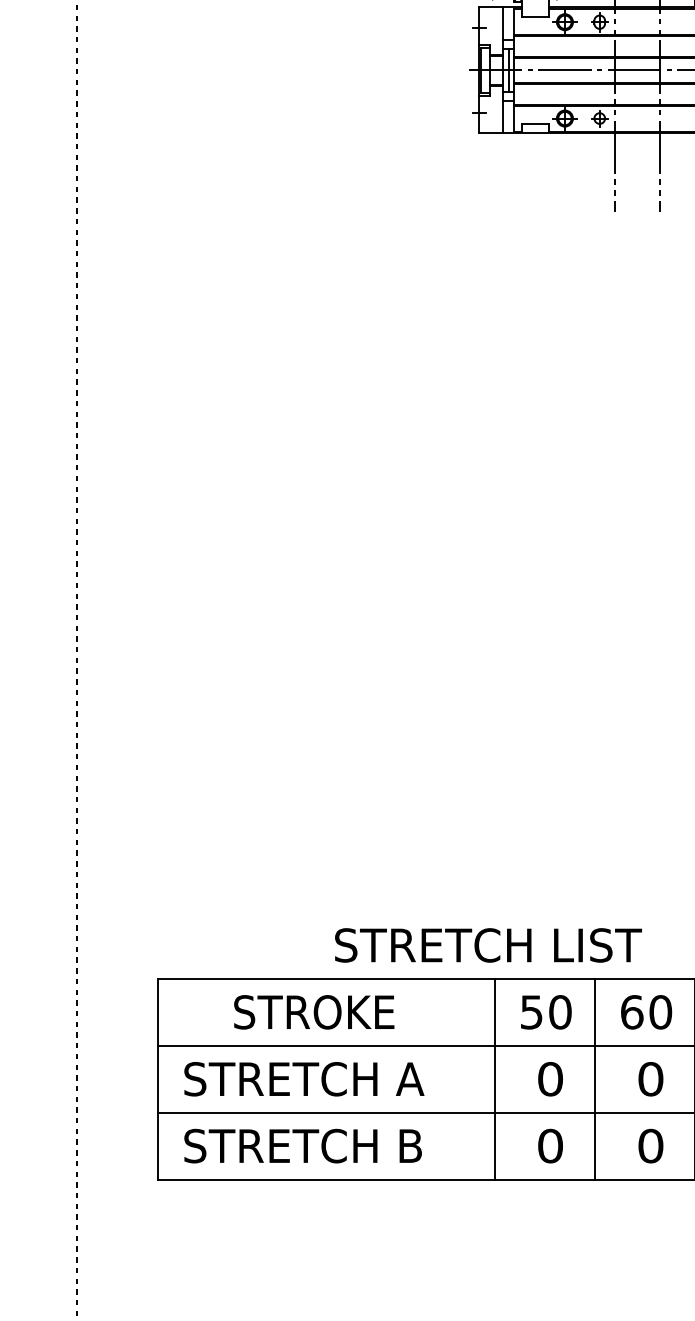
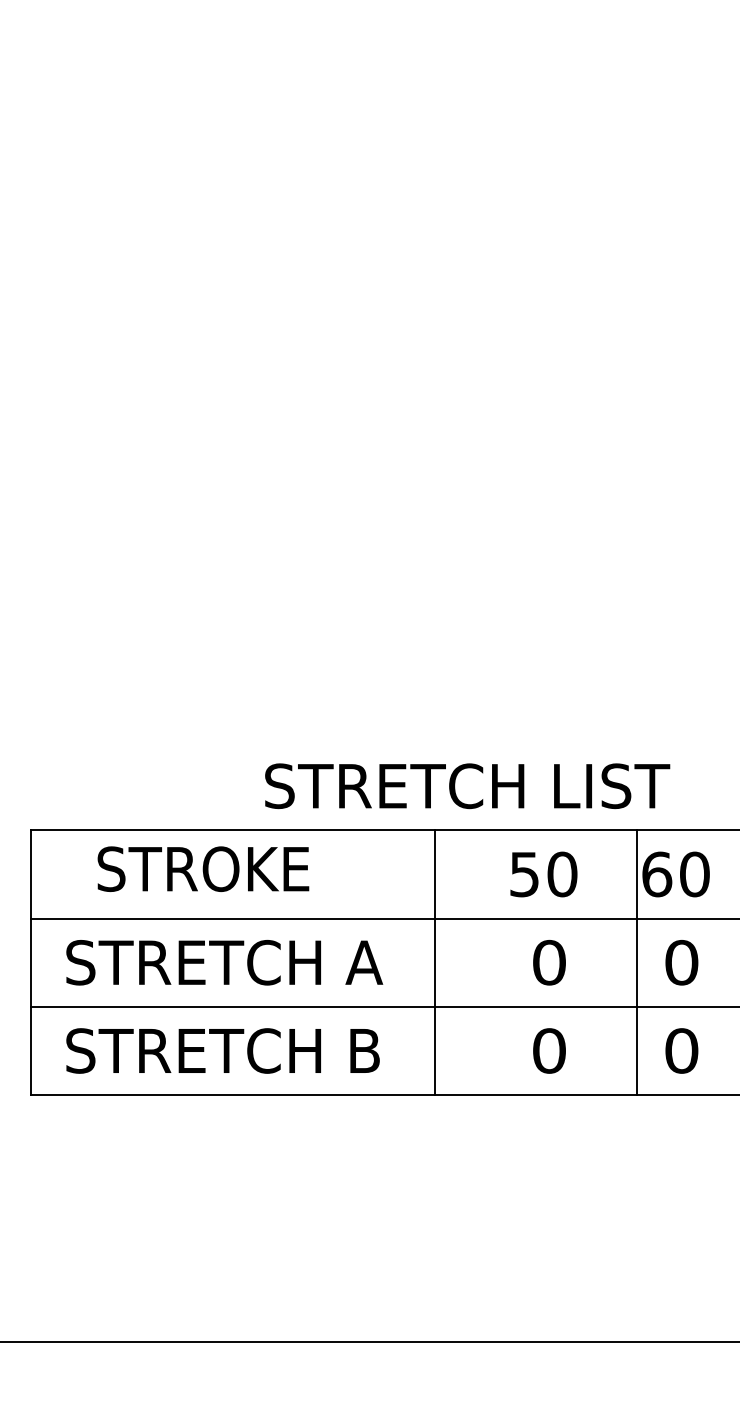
text: (314, 1012) -> (203, 869), moved
line: (494, 1078) -> (434, 961), moved
line: (595, 1078) -> (637, 961), moved

